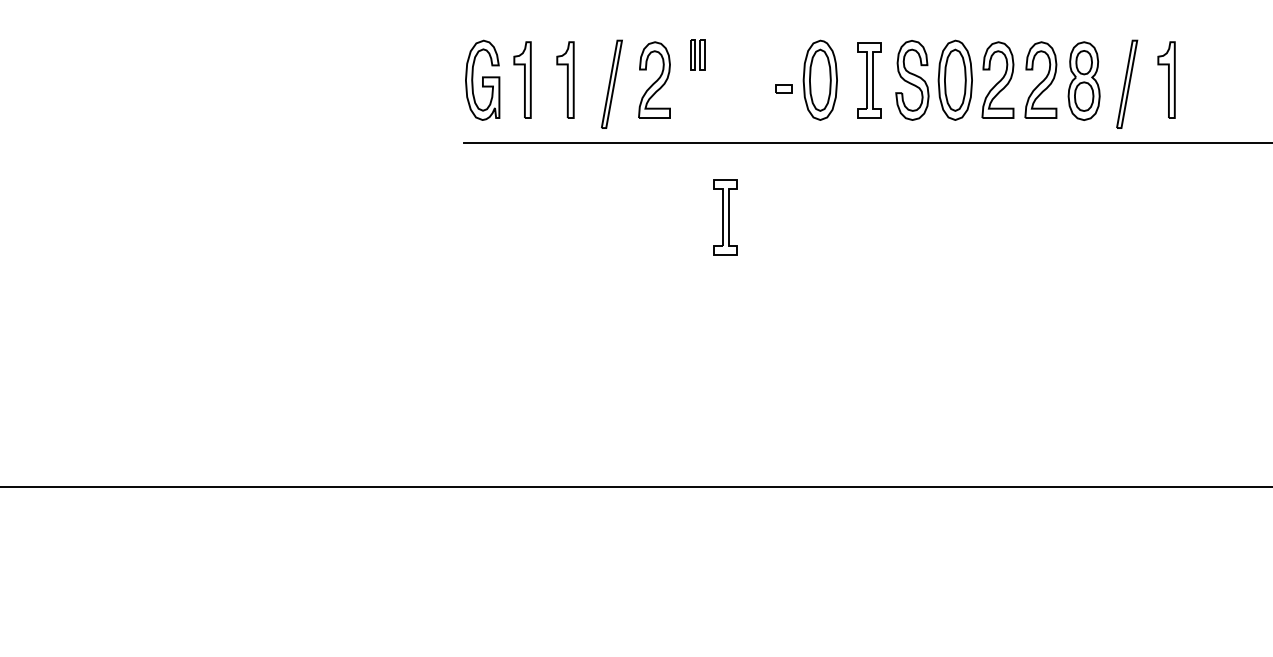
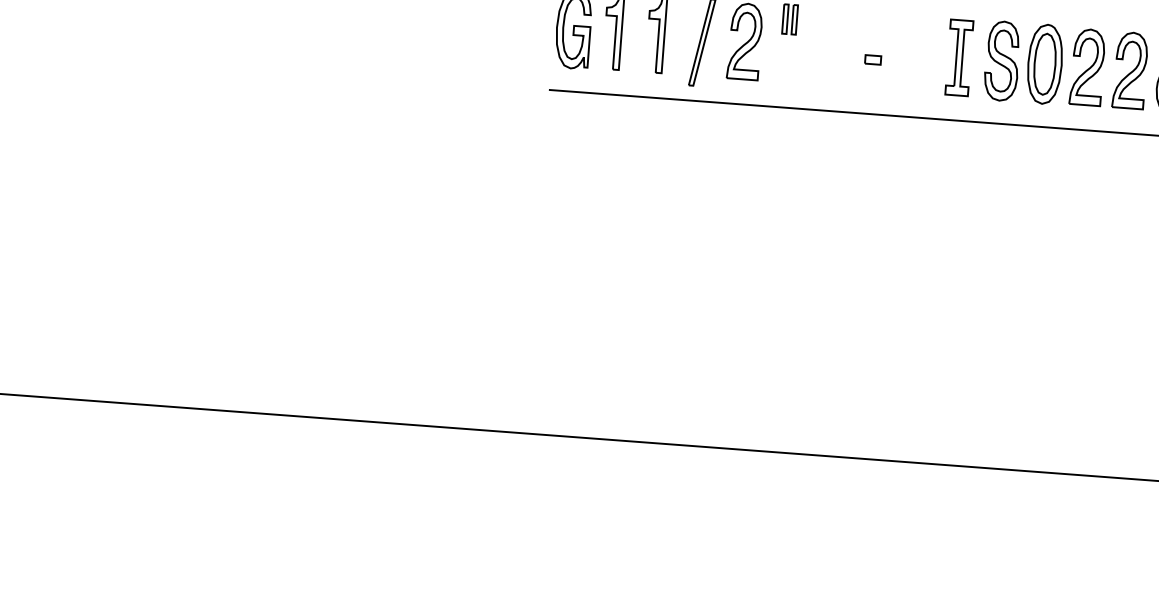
part: (819, 79) -> (909, 53), removed
part: (725, 217) -> (805, 183), removed

